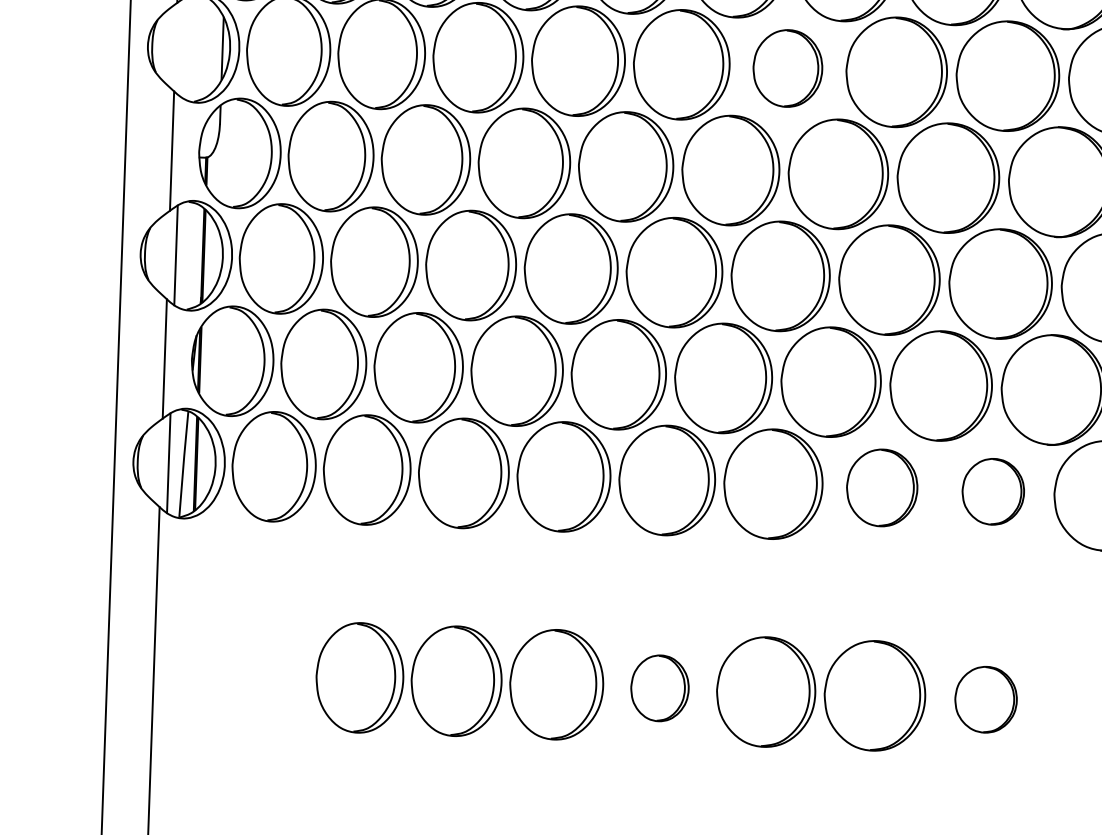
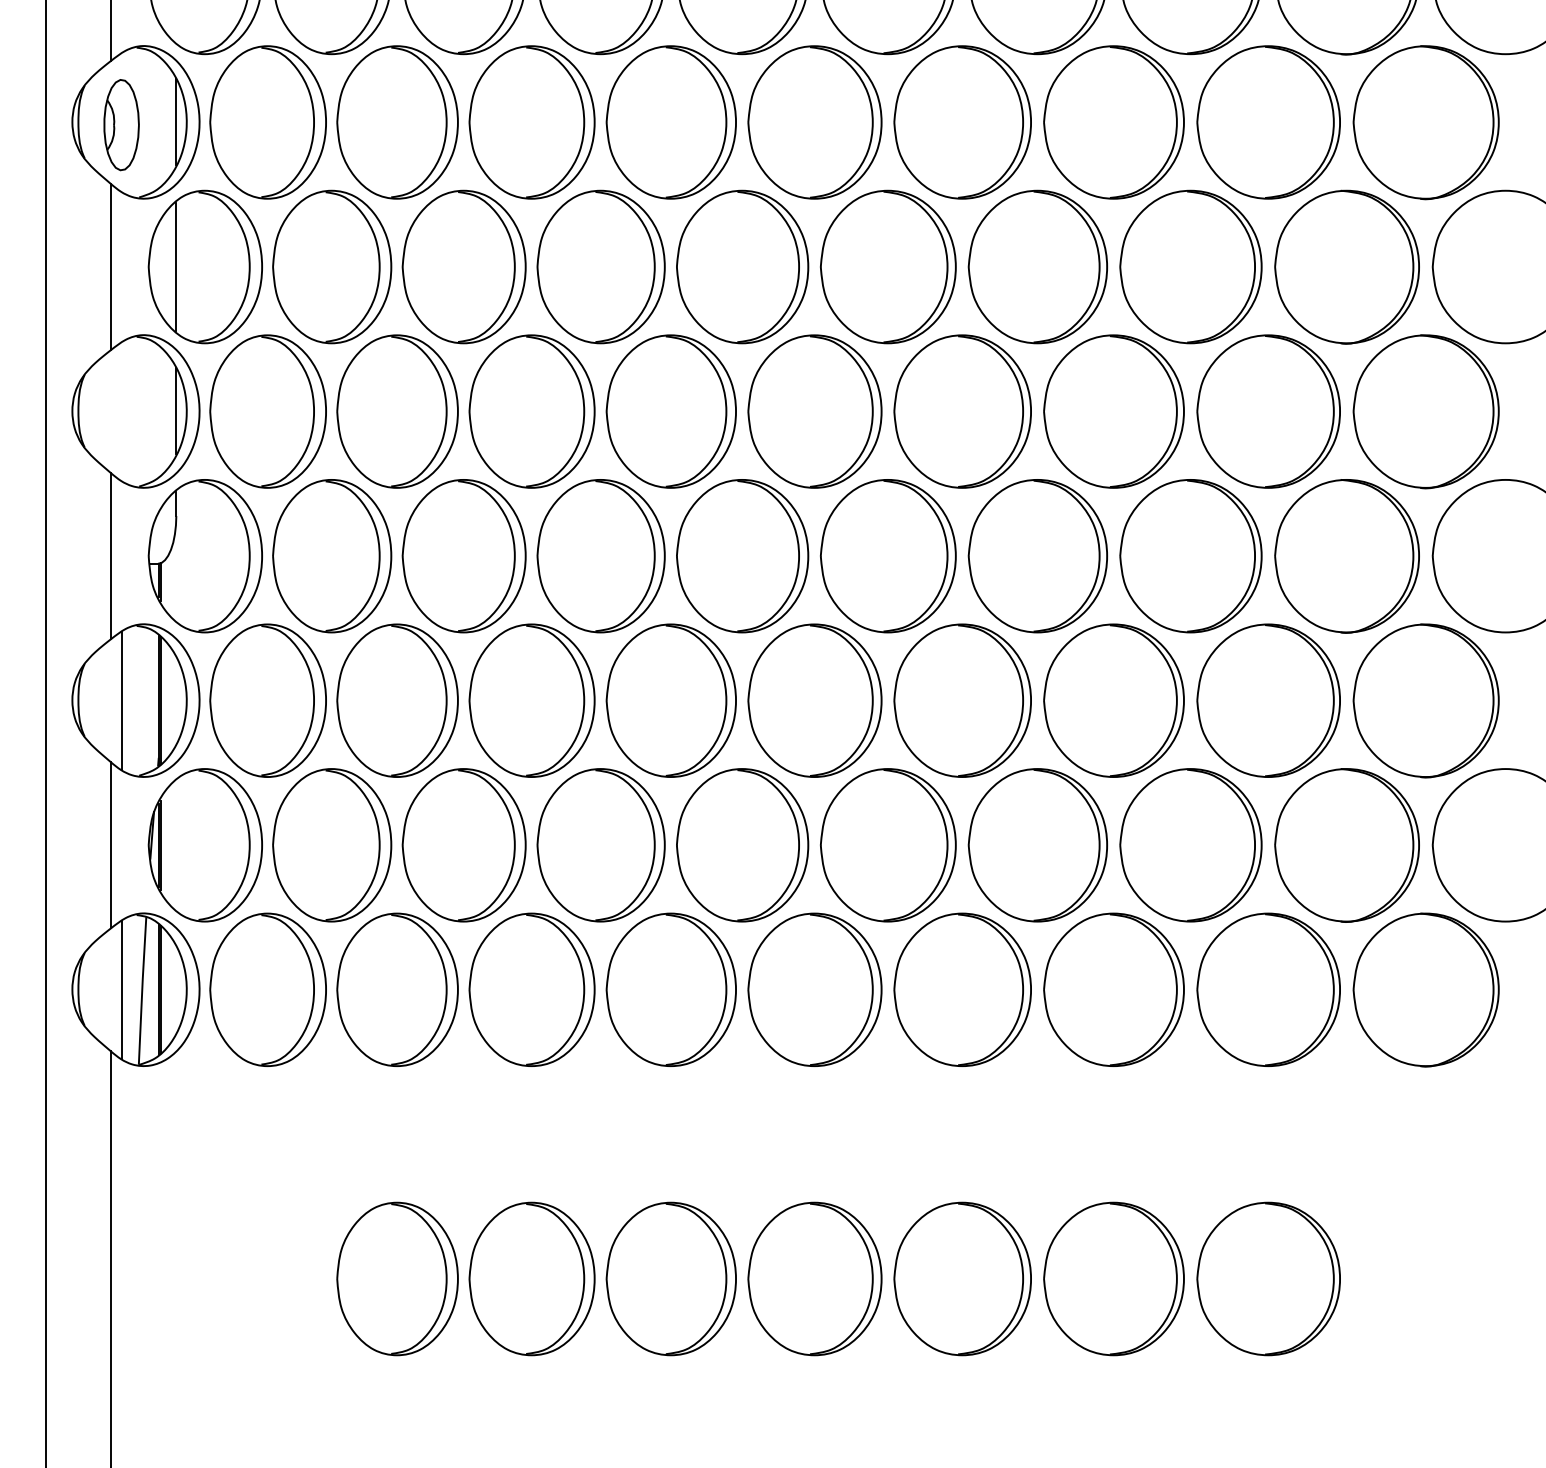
part: (787, 68) -> (962, 411), size x1.43
part: (881, 487) -> (1113, 989), size x1.43
part: (993, 491) -> (1268, 989), size x1.67
part: (659, 688) -> (814, 1278), size x1.67
part: (985, 699) -> (1268, 1278), size x1.67

